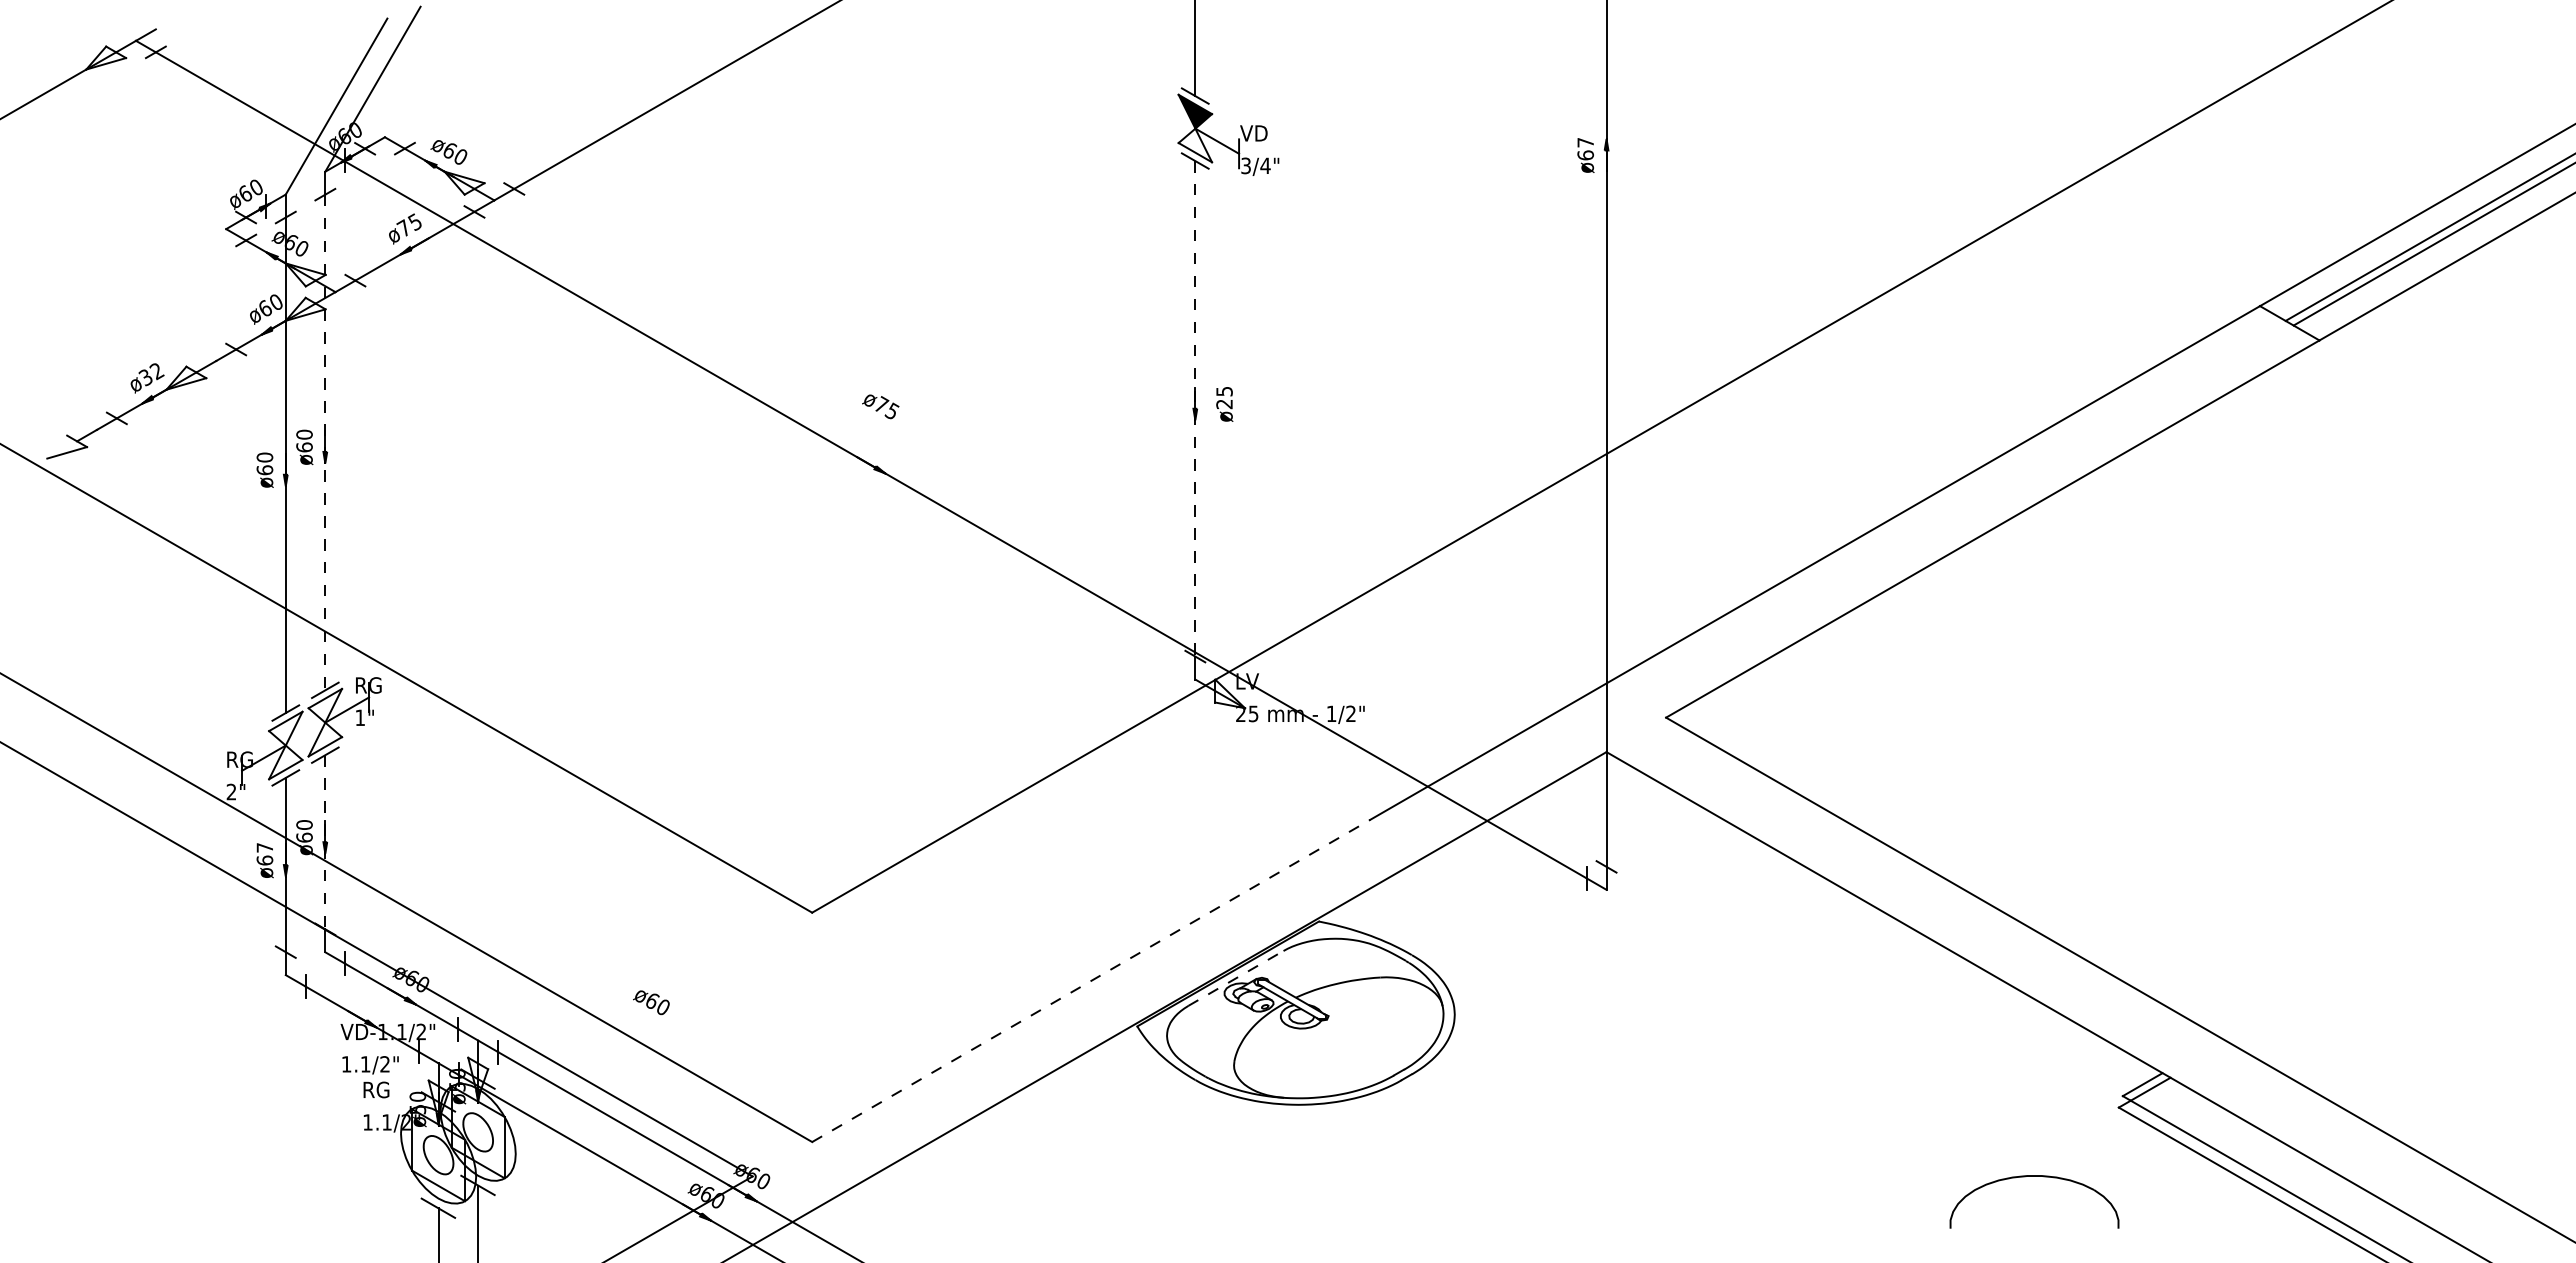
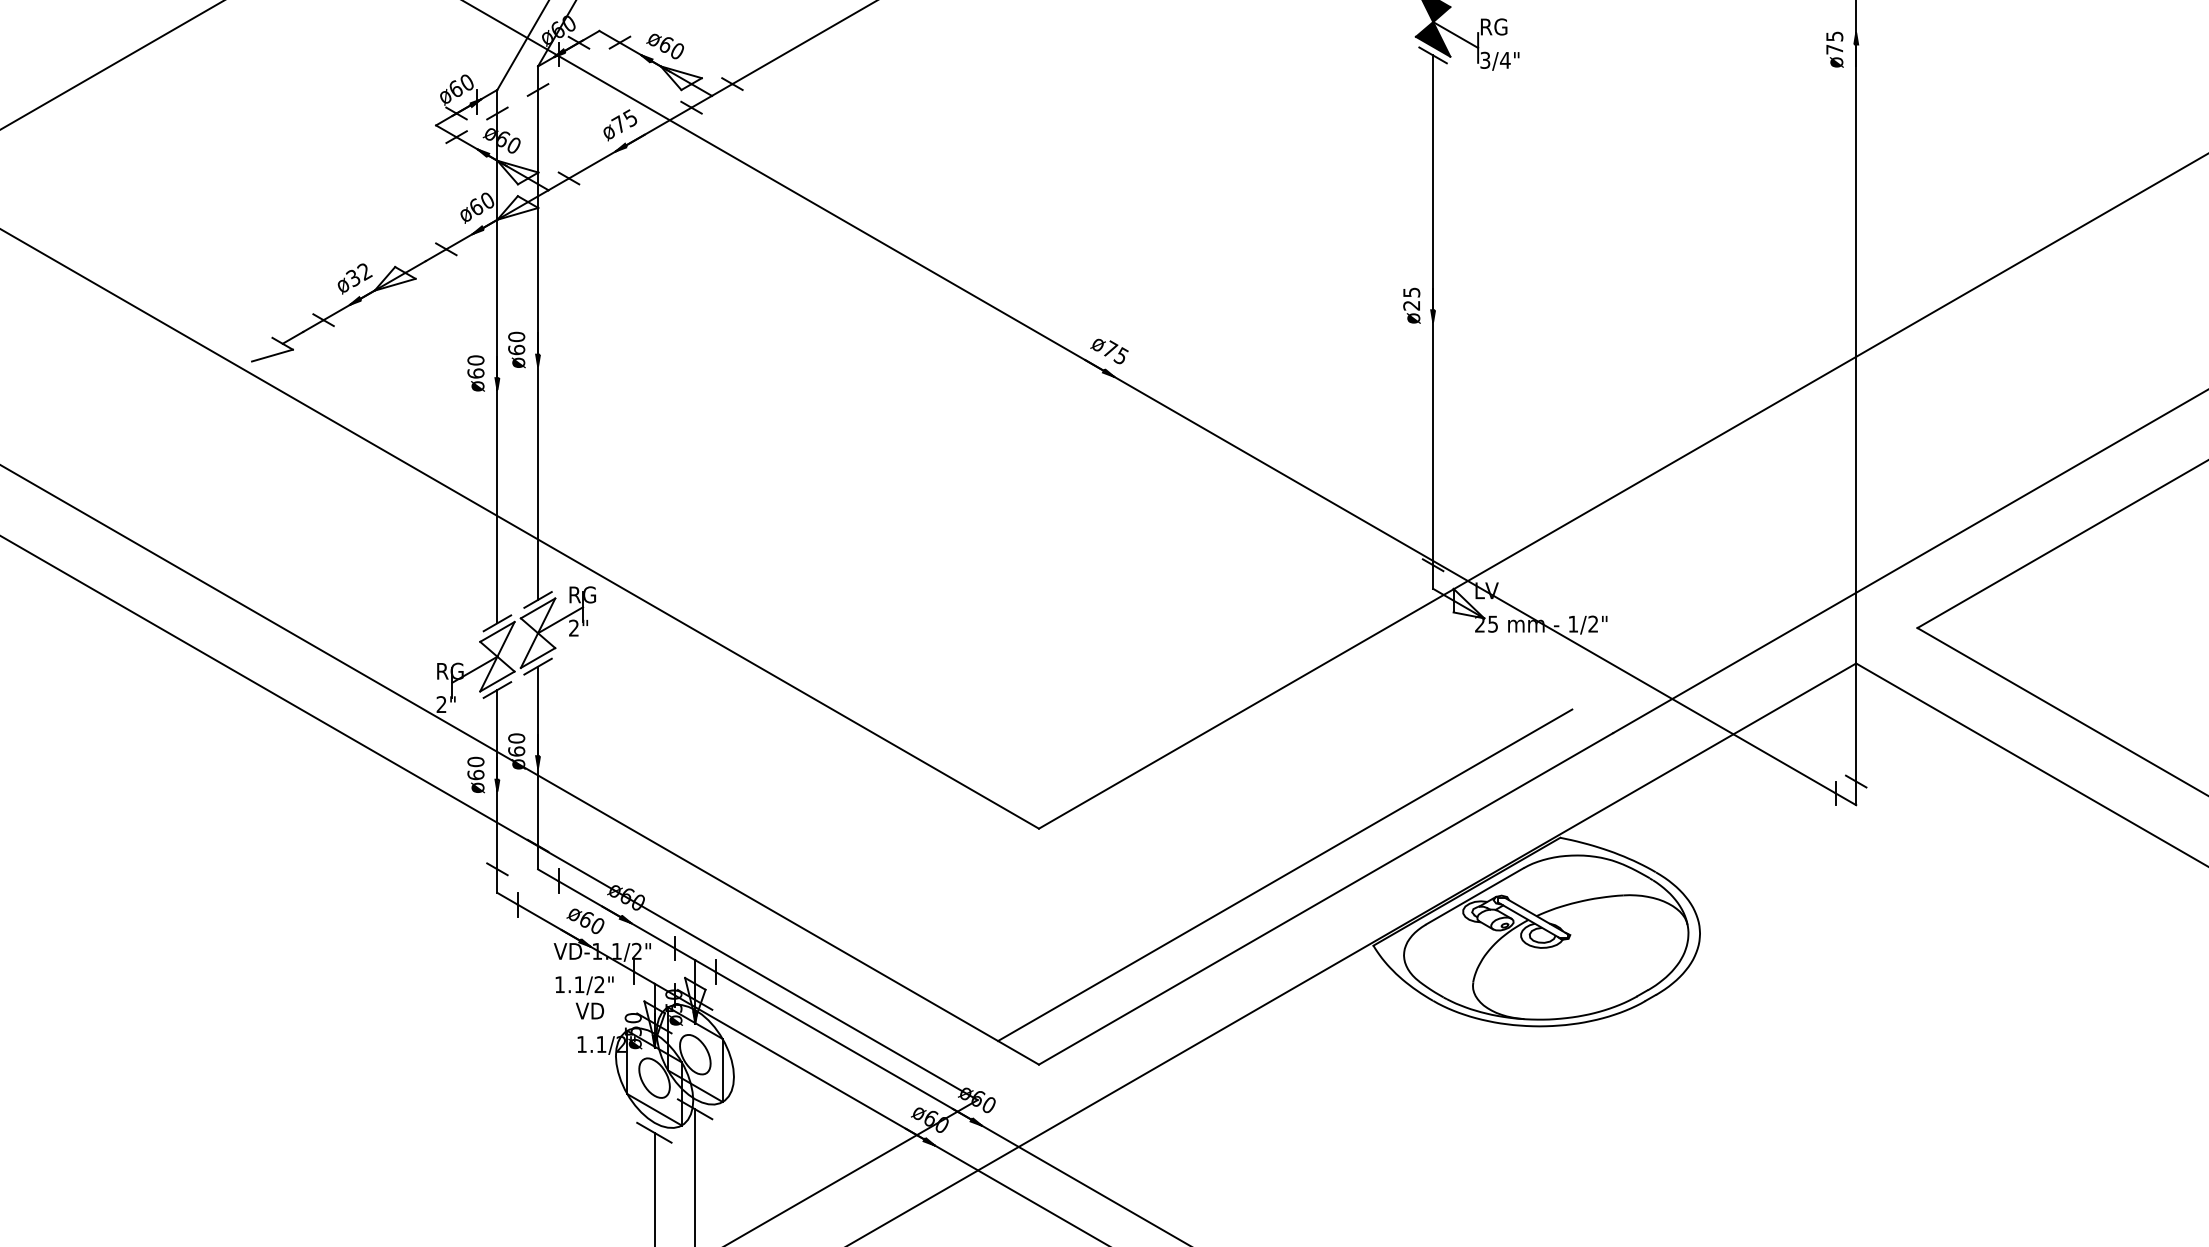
text: (1253, 133) -> (1492, 27), VD -> RG
fill: (1195, 145) -> (1433, 39), added
text: (1585, 149) -> (1834, 43), ø67 -> ø75
text: (1224, 404) -> (1411, 305), moved
text: (880, 406) -> (1109, 351), moved
line: (1195, 408) -> (1433, 309), dashed -> solid
line: (325, 442) -> (538, 344), dashed -> solid
text: (359, 717) -> (573, 627), 1" -> 2"
line: (325, 842) -> (538, 756), dashed -> solid
text: (264, 847) -> (475, 761), ø67 -> ø60
line: (1051, 957) -> (1285, 874), added
line: (1235, 978) -> (1474, 896), dashed -> solid
line: (1091, 980) -> (1326, 898), dashed -> solid
text: (651, 1002) -> (585, 921), moved
text: (375, 1089) -> (589, 1010), RG -> VD

